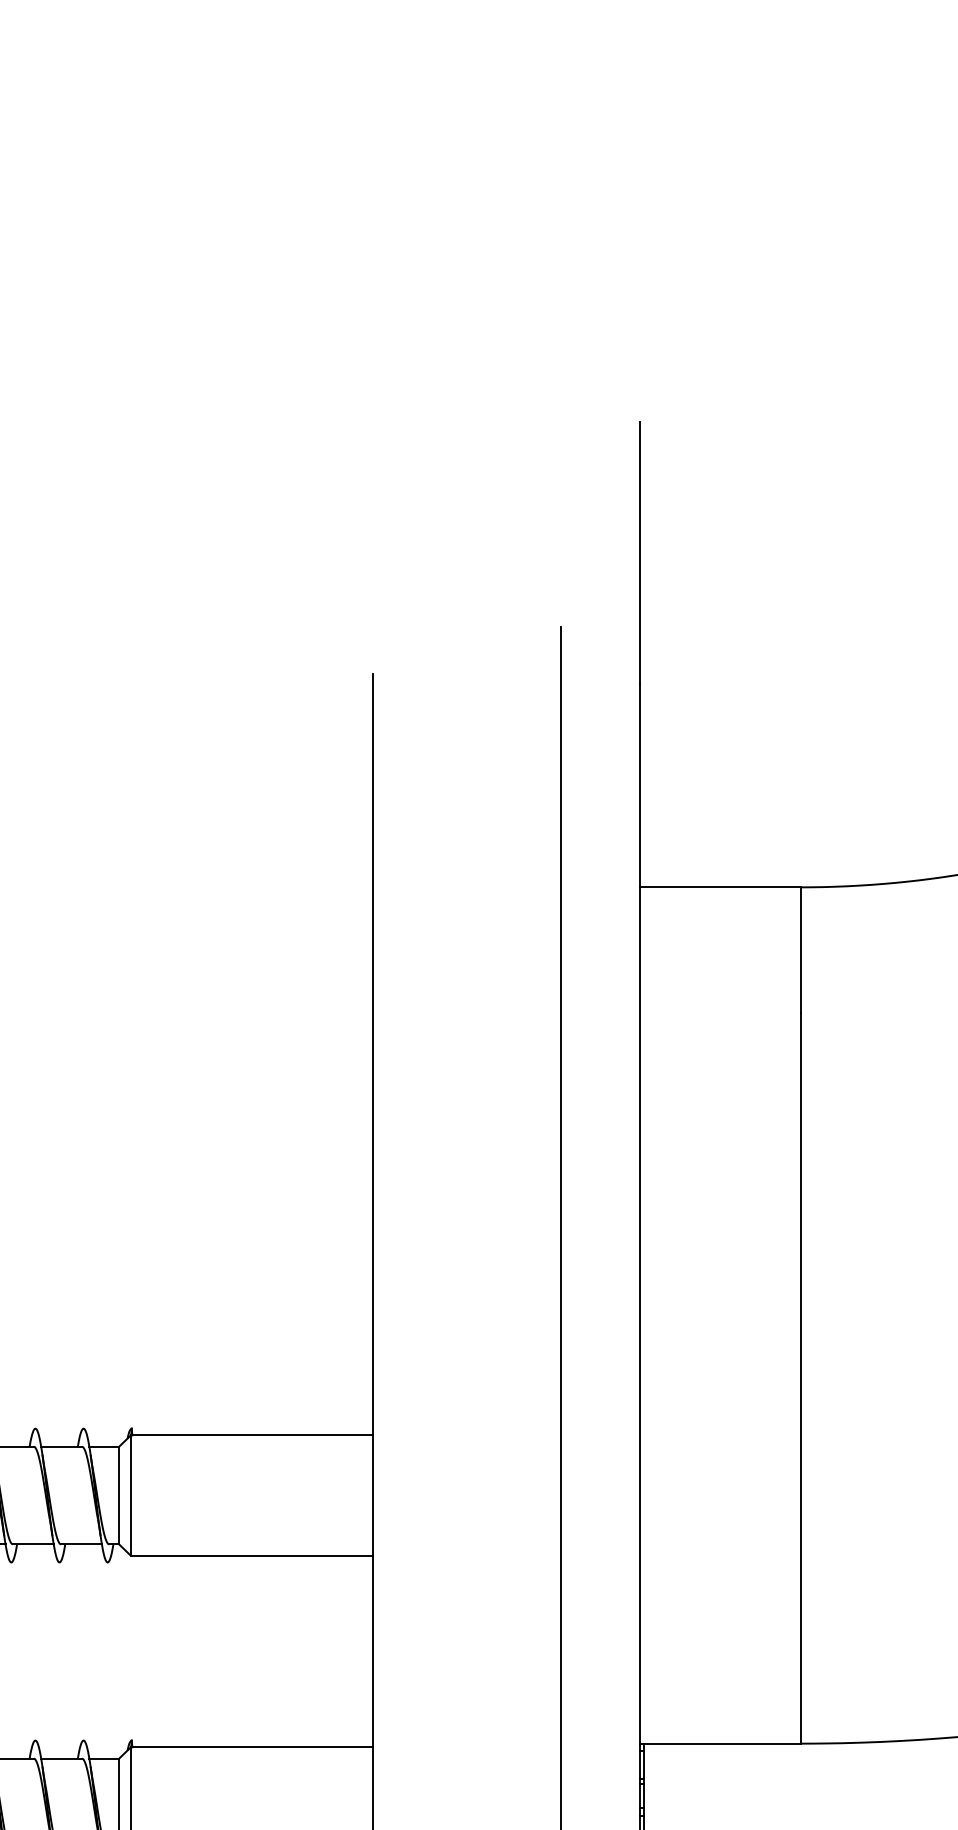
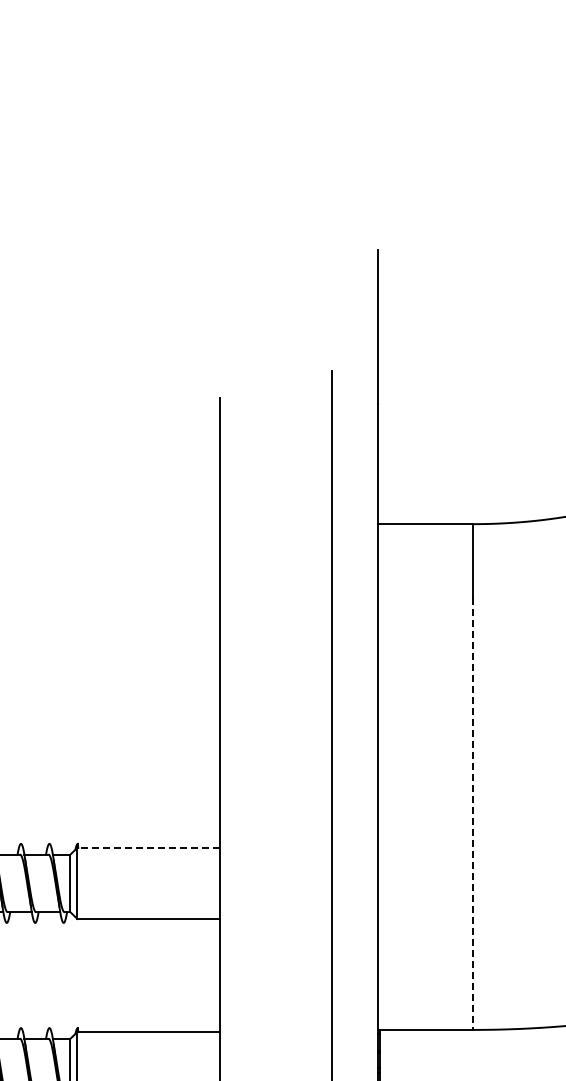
line: (801, 1378) -> (473, 814), solid -> dashed
line: (251, 1434) -> (148, 847), solid -> dashed

